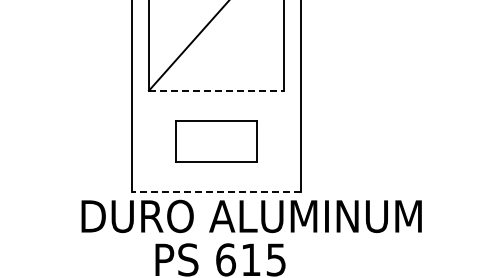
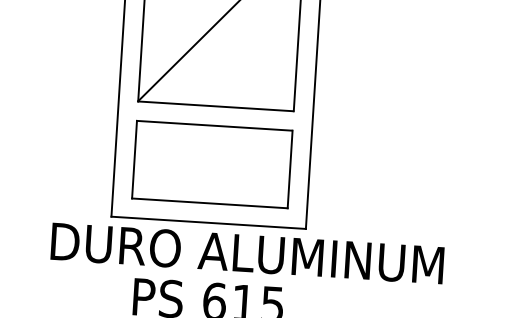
line: (216, 90) -> (216, 105), dashed -> solid
part: (216, 141) -> (212, 164), size x1.67
line: (215, 192) -> (207, 223), dashed -> solid

